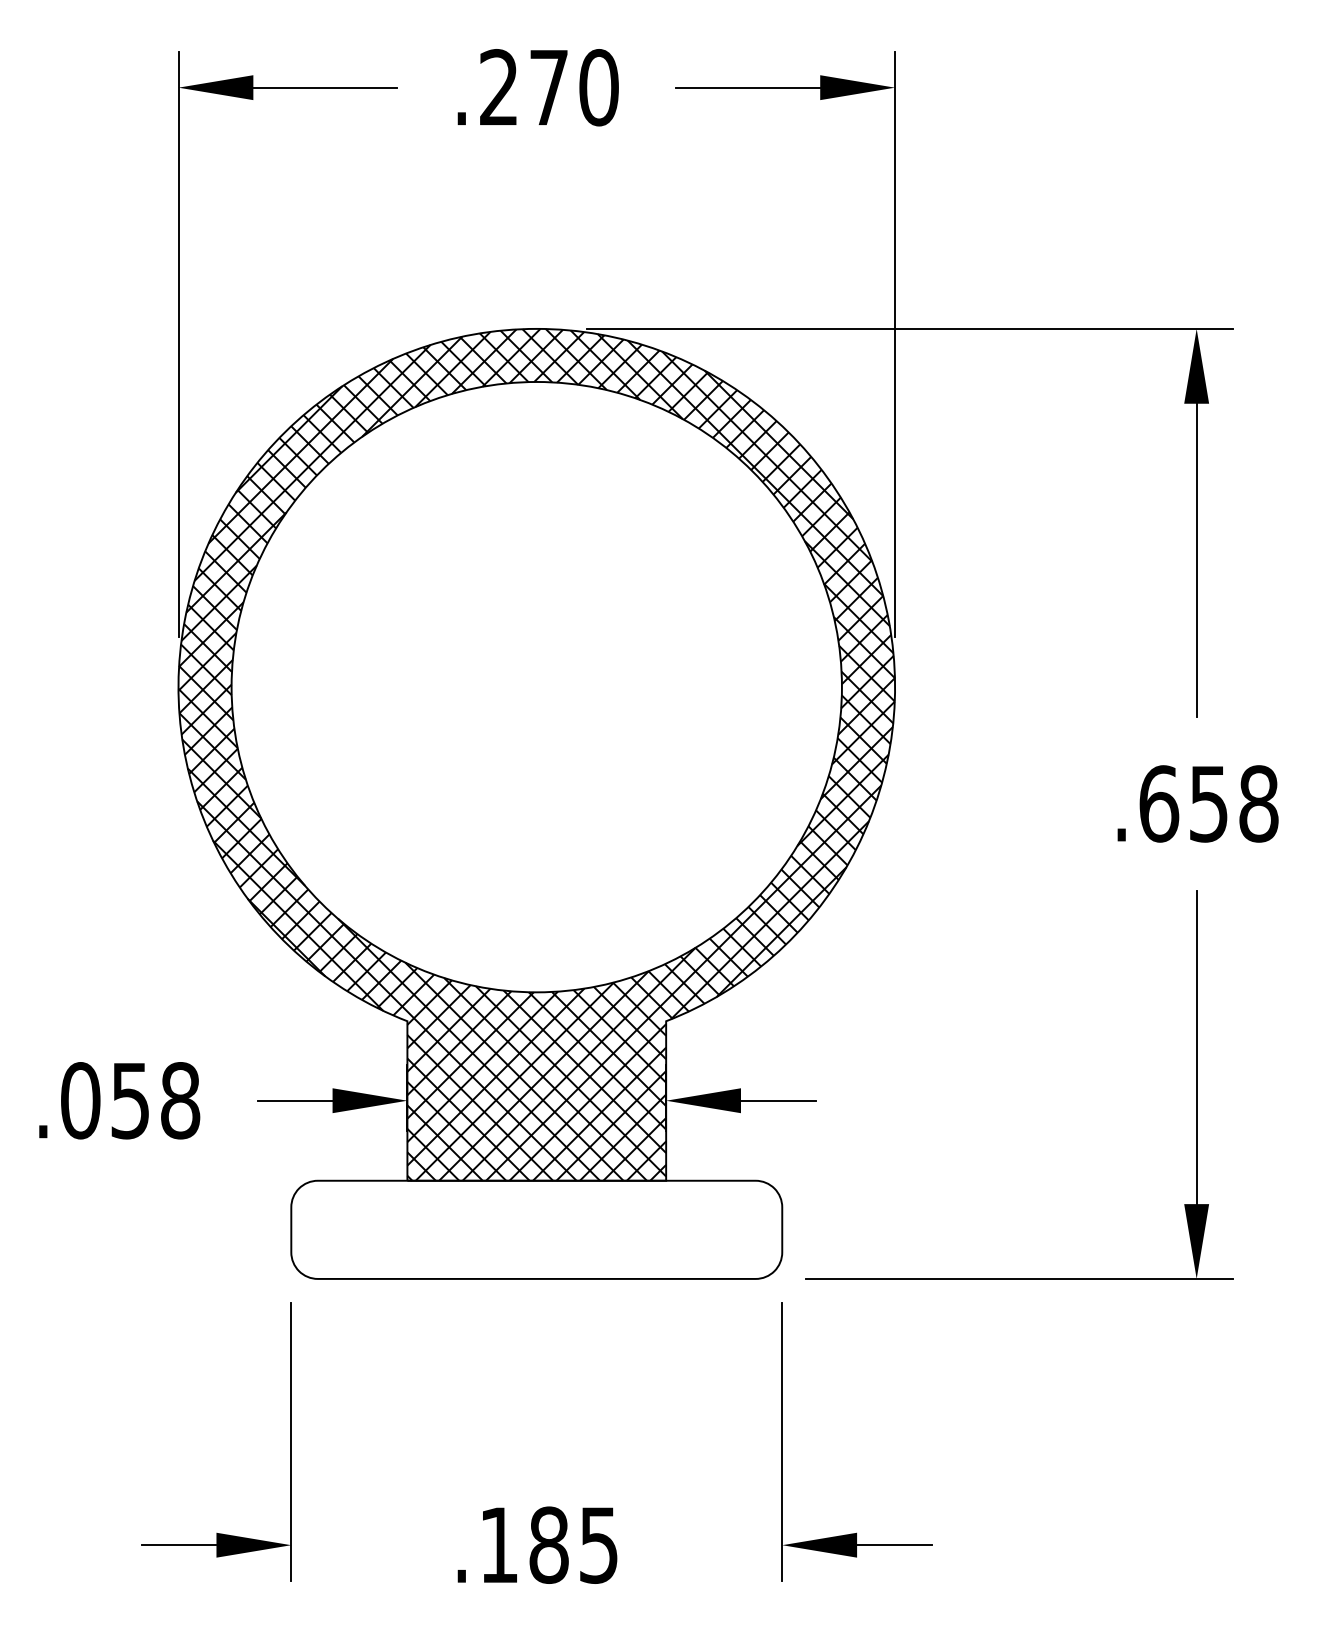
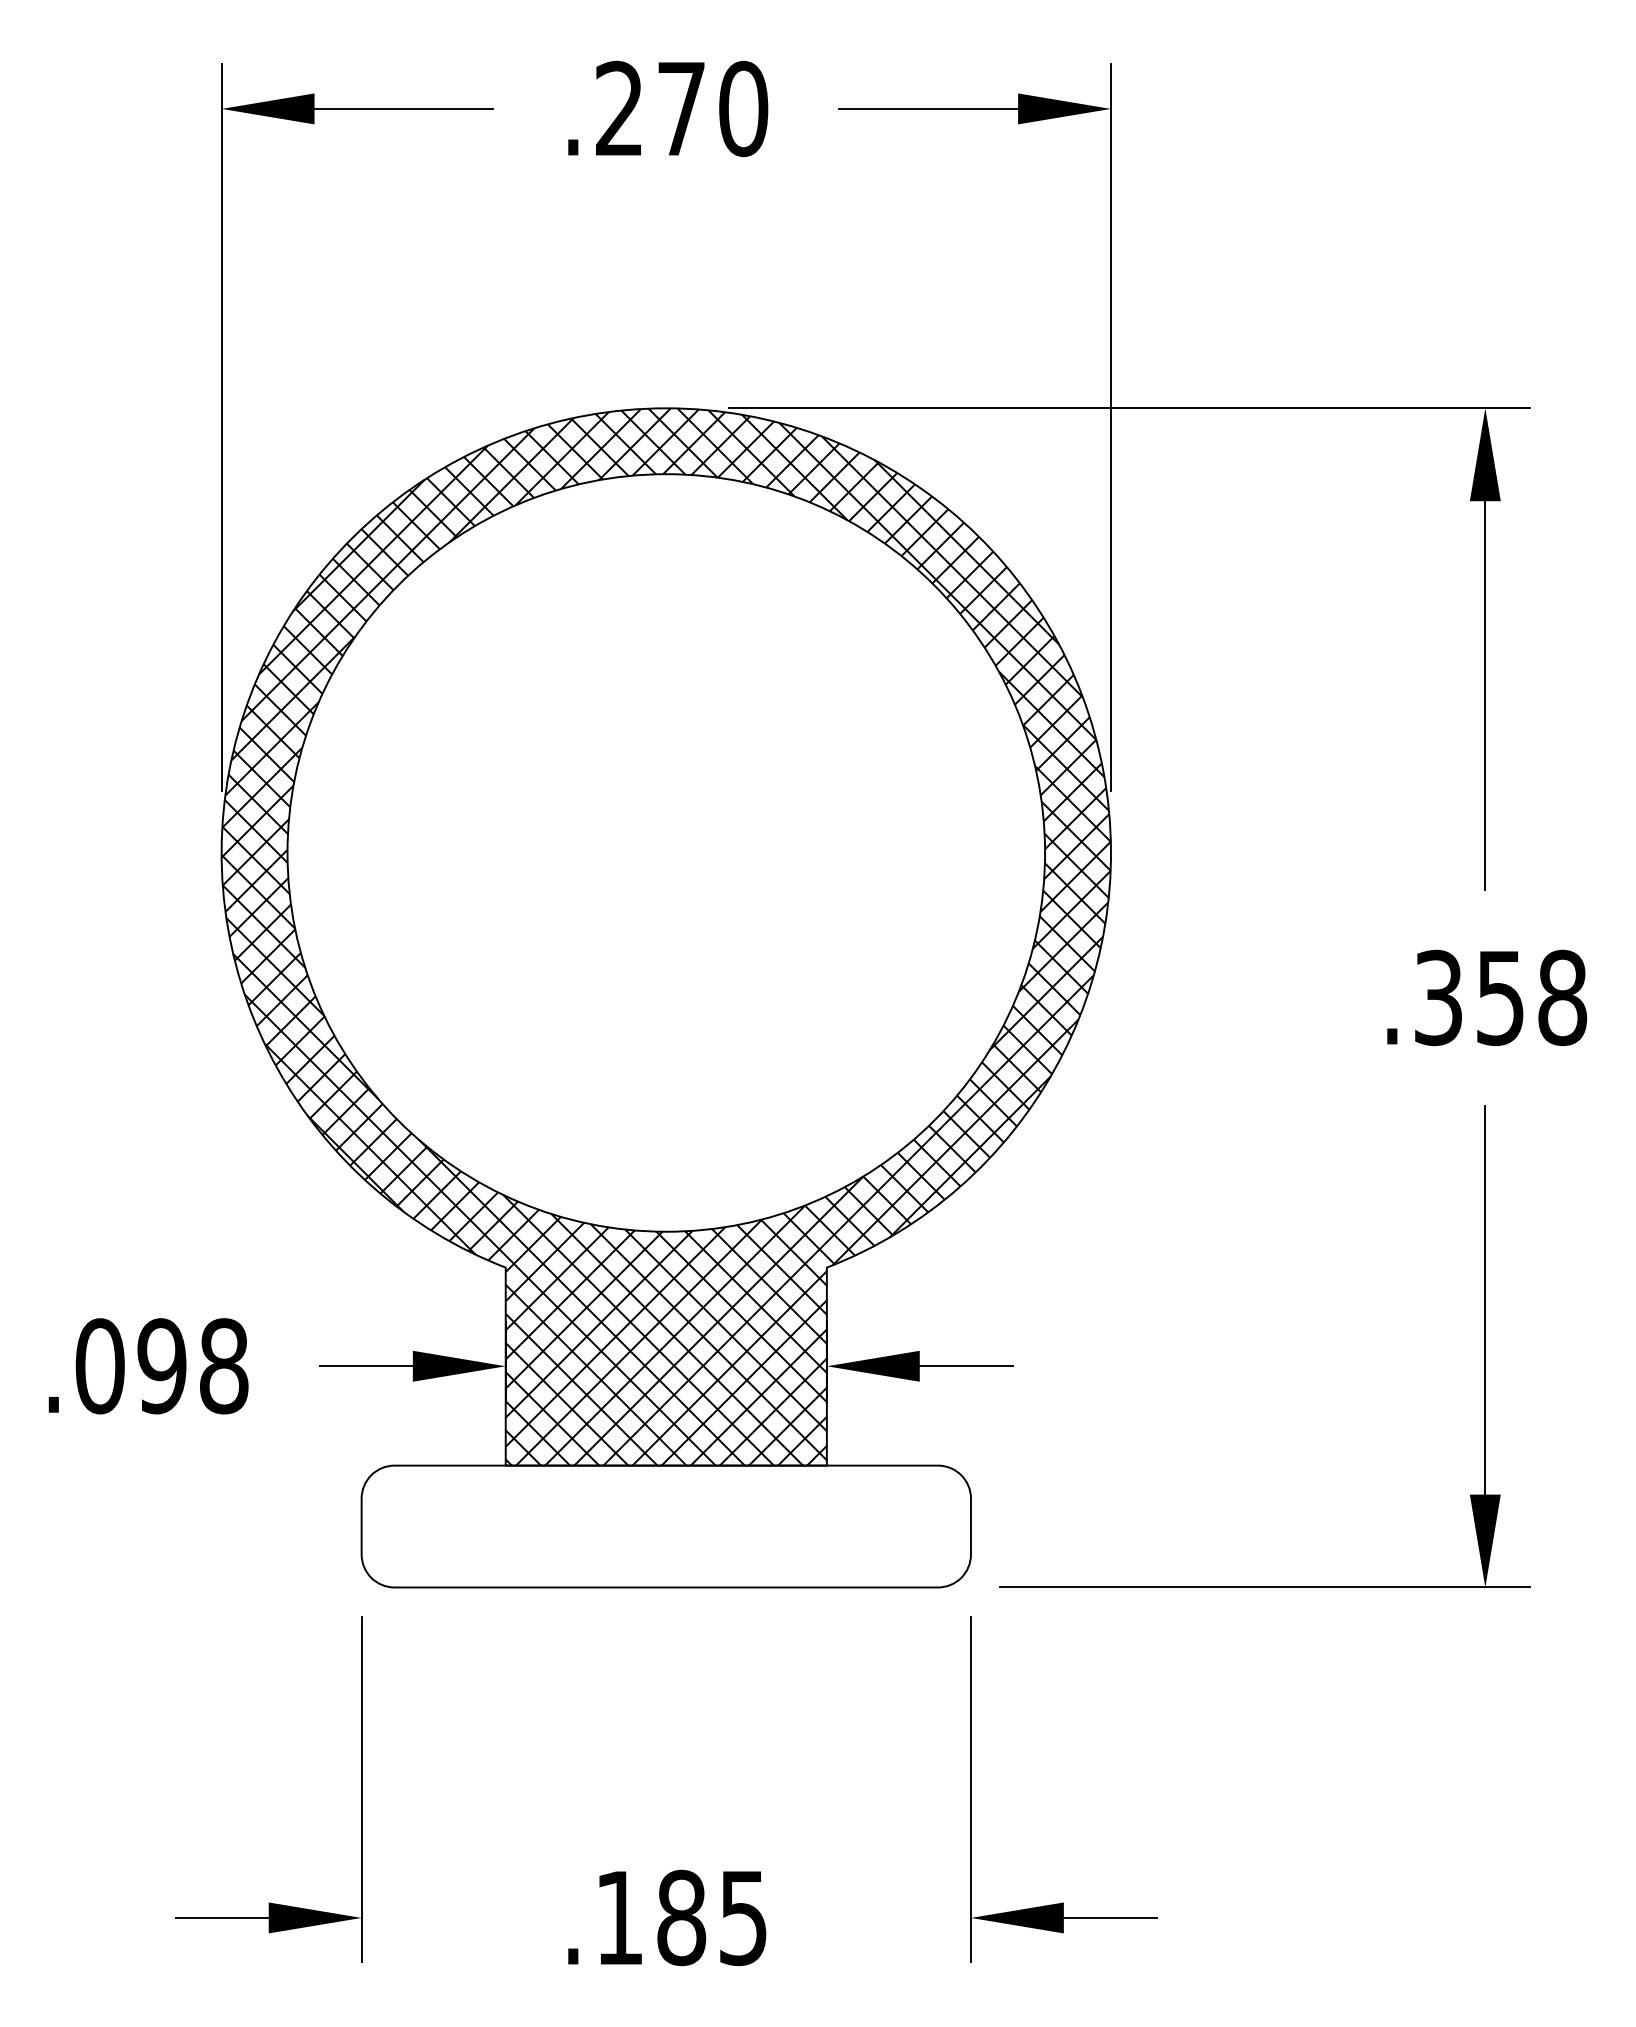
text: (1158, 803) -> (1438, 997), .658 -> .358
text: (130, 1100) -> (161, 1366), .058 -> .098

